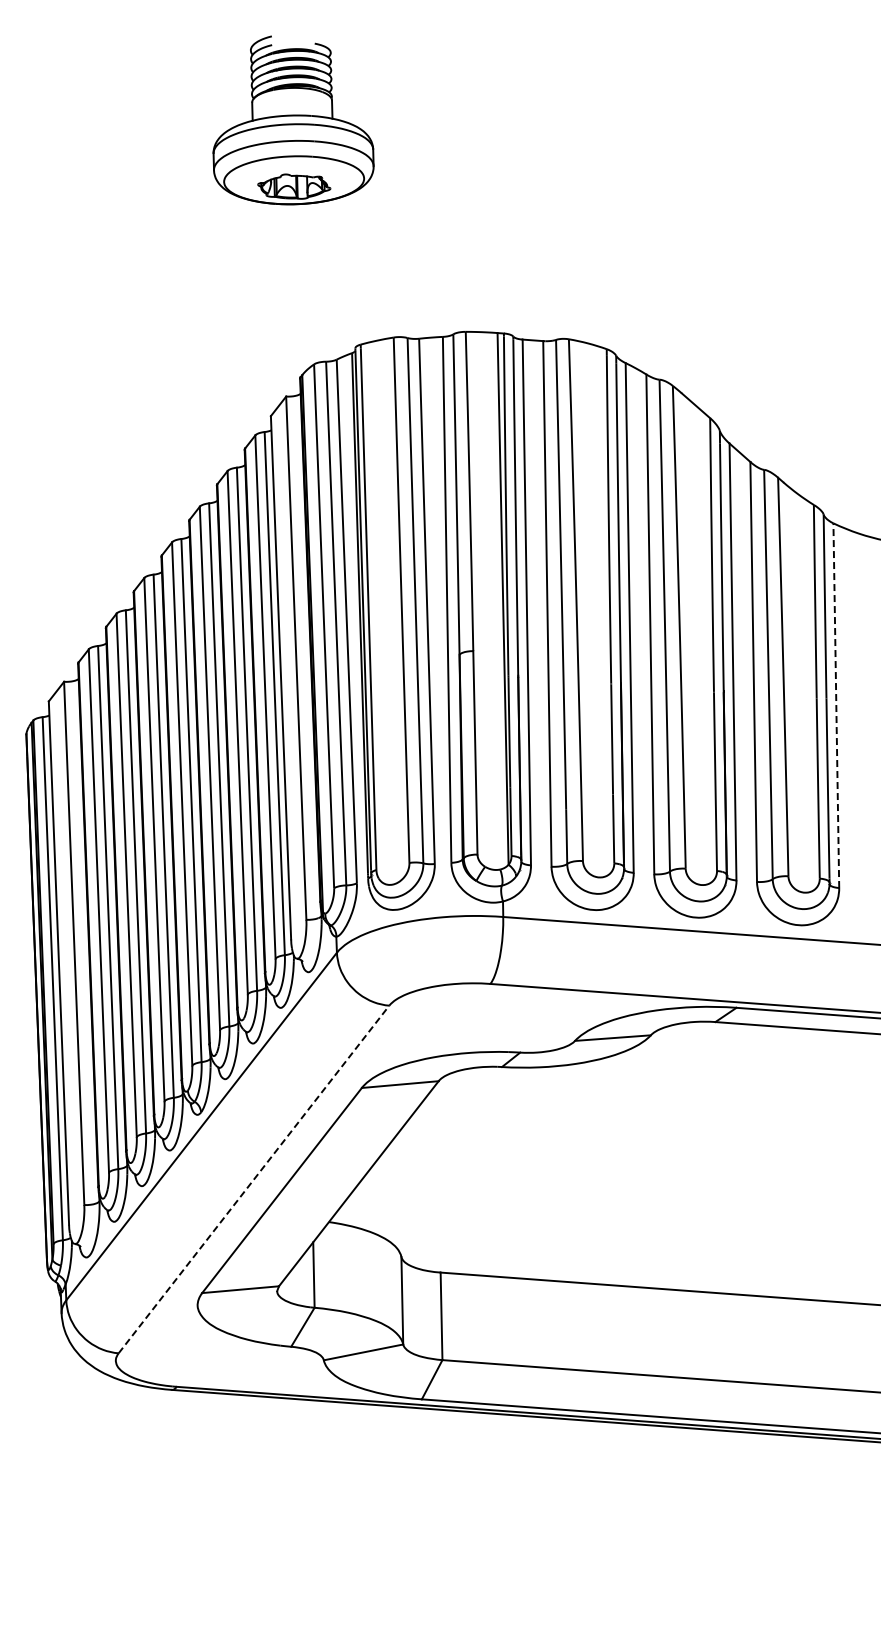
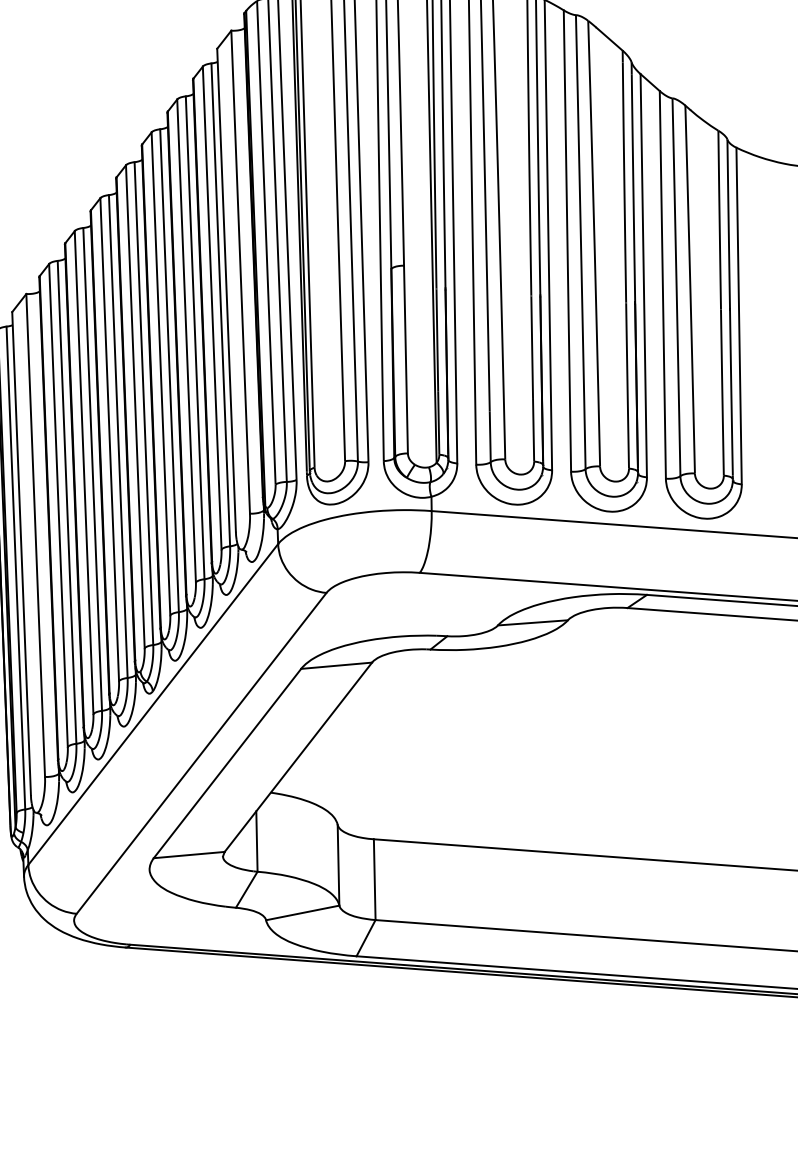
line: (836, 705) -> (739, 315), dashed -> solid
line: (254, 1179) -> (202, 753), dashed -> solid

